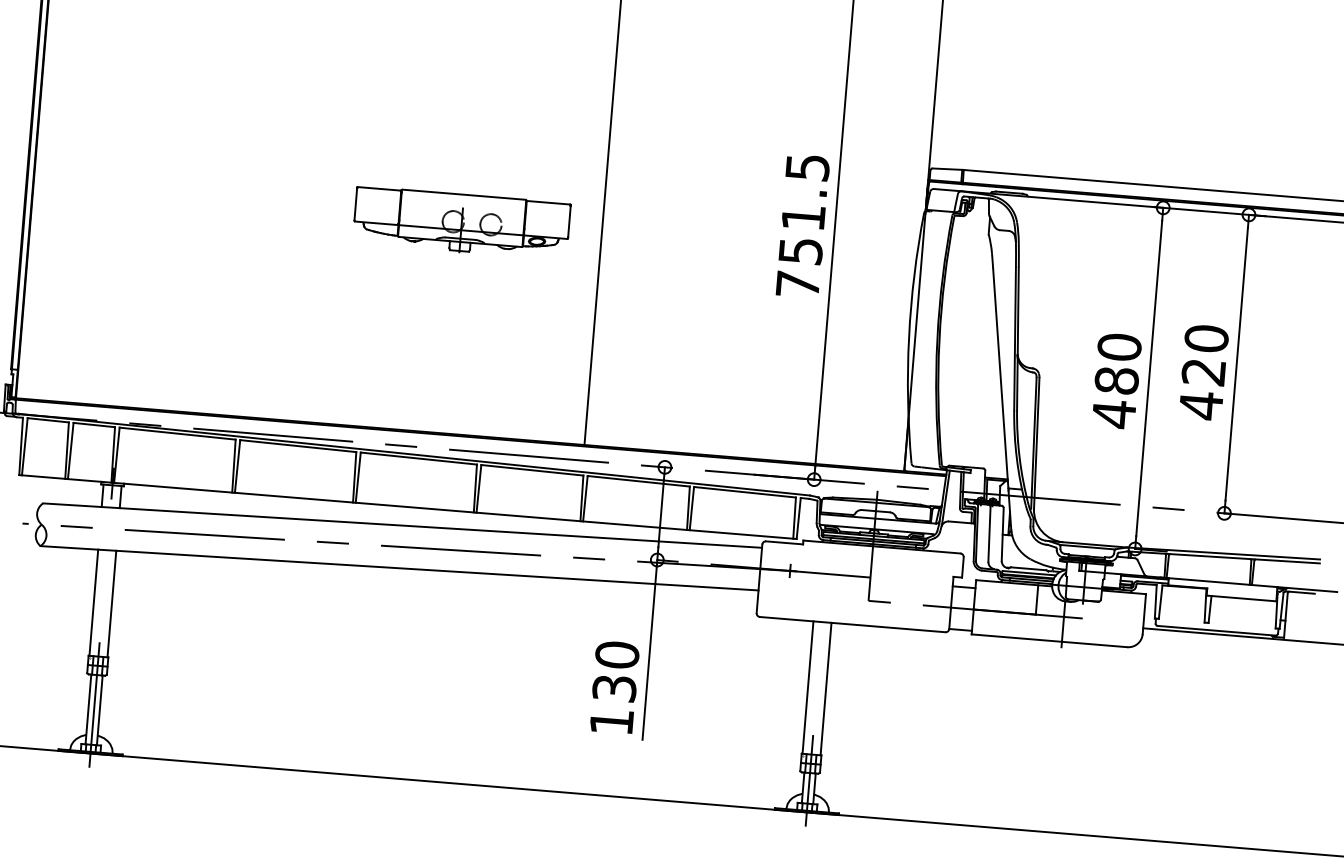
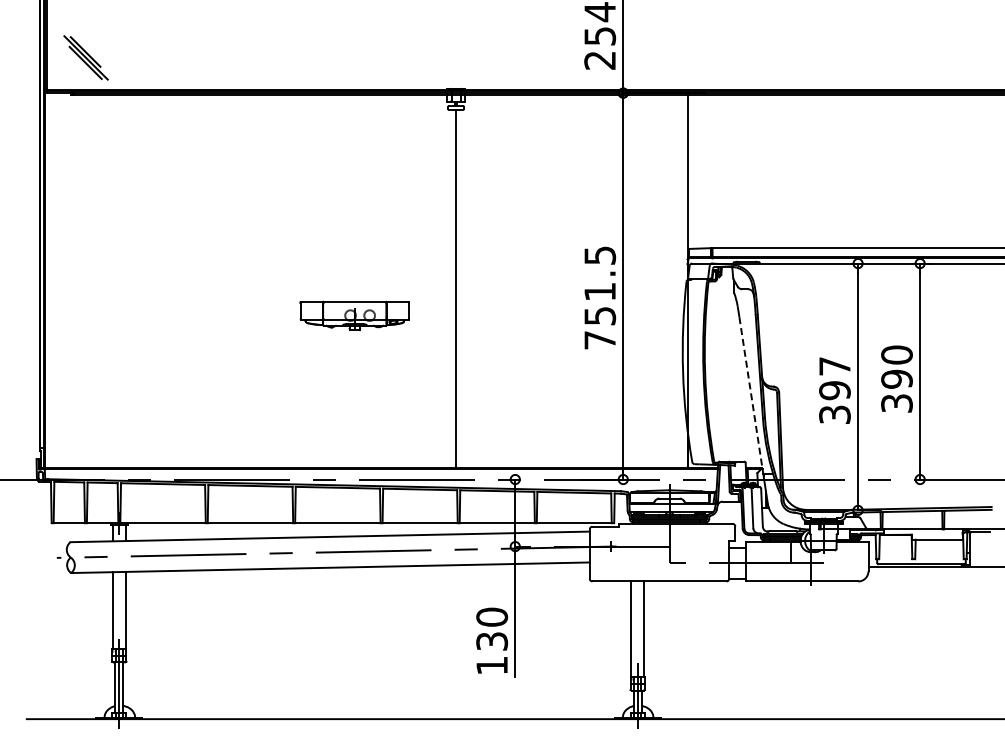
part: (461, 222) -> (354, 315), size x0.7
line: (1000, 378) -> (751, 395), solid -> dashed
text: (1116, 380) -> (834, 390), 480 -> 397
text: (1201, 389) -> (896, 391), 420 -> 390

